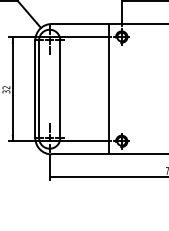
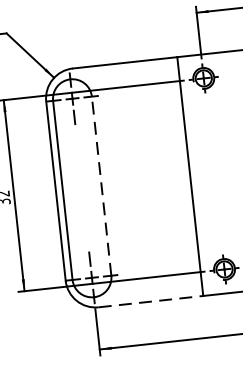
line: (60, 89) -> (102, 186), solid -> dashed
line: (80, 154) -> (151, 301), solid -> dashed

